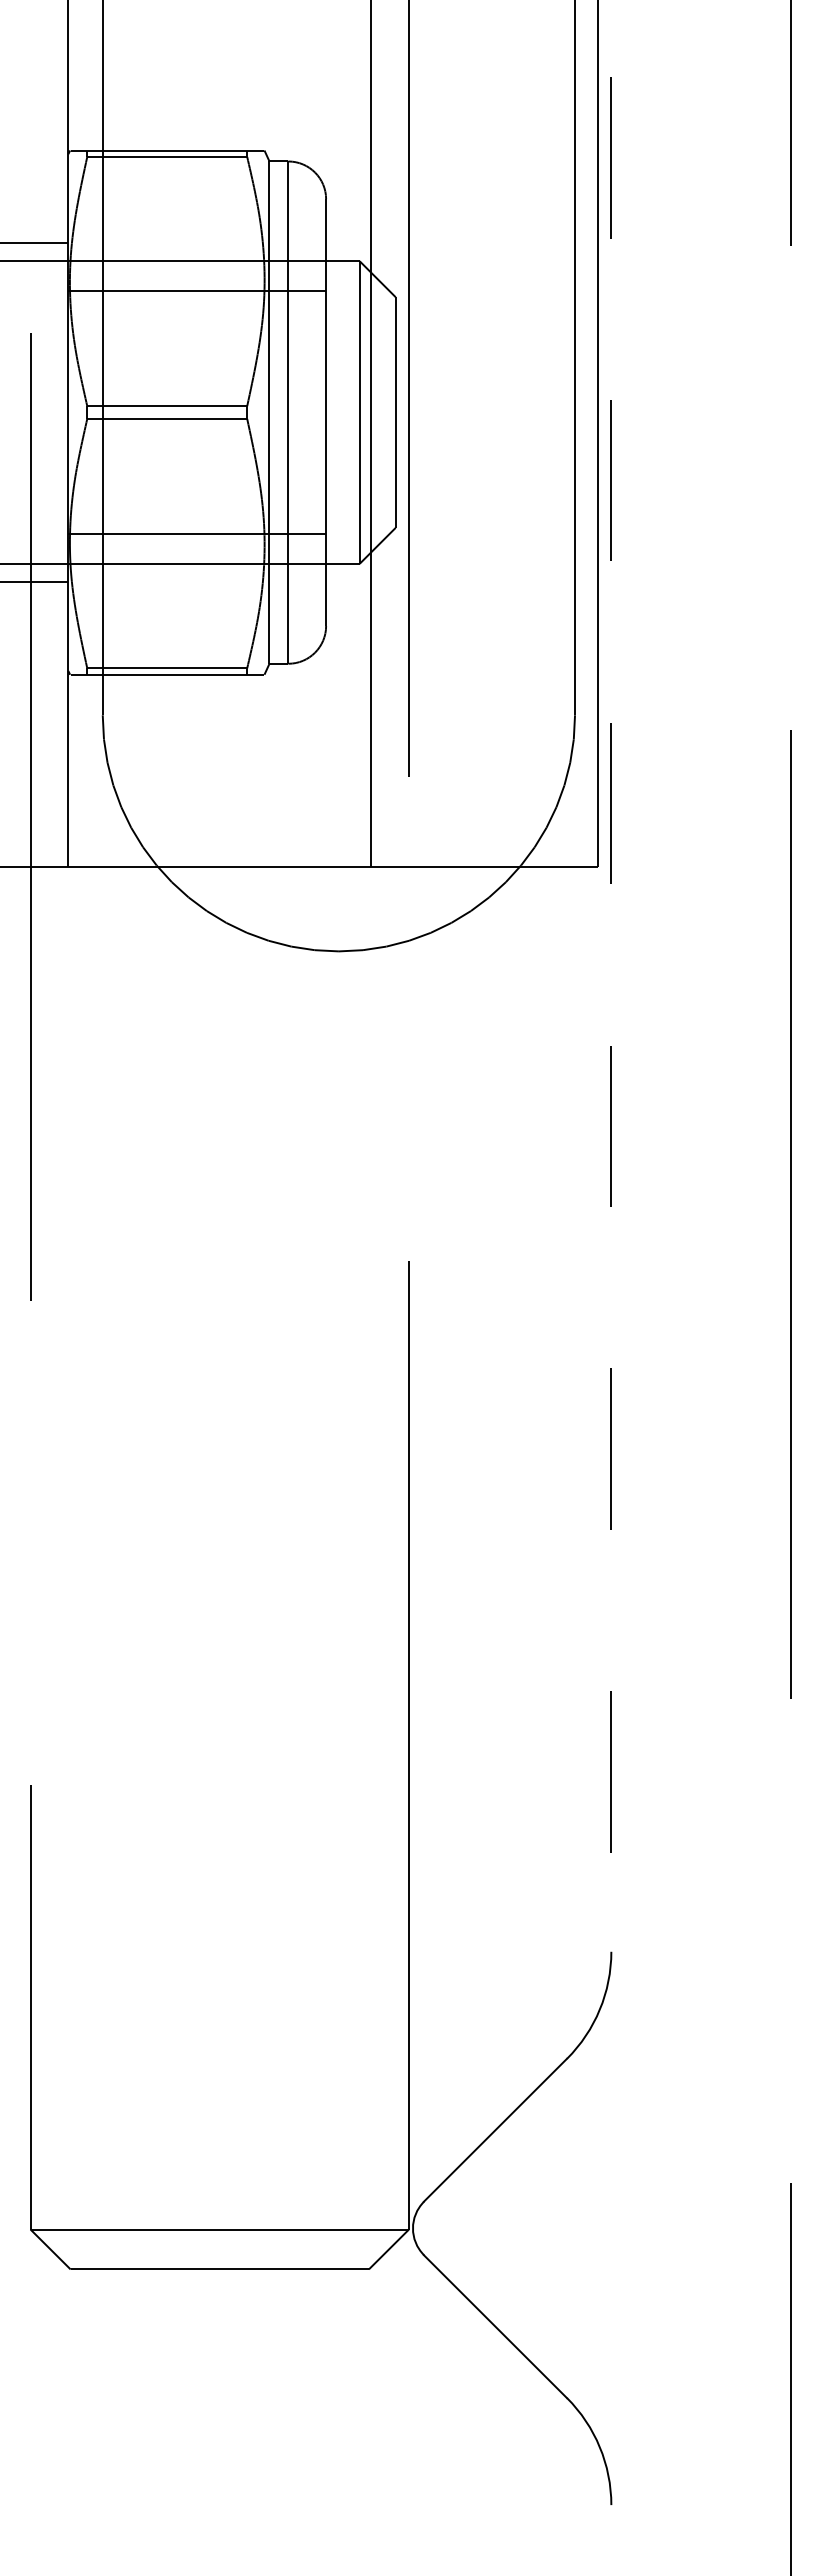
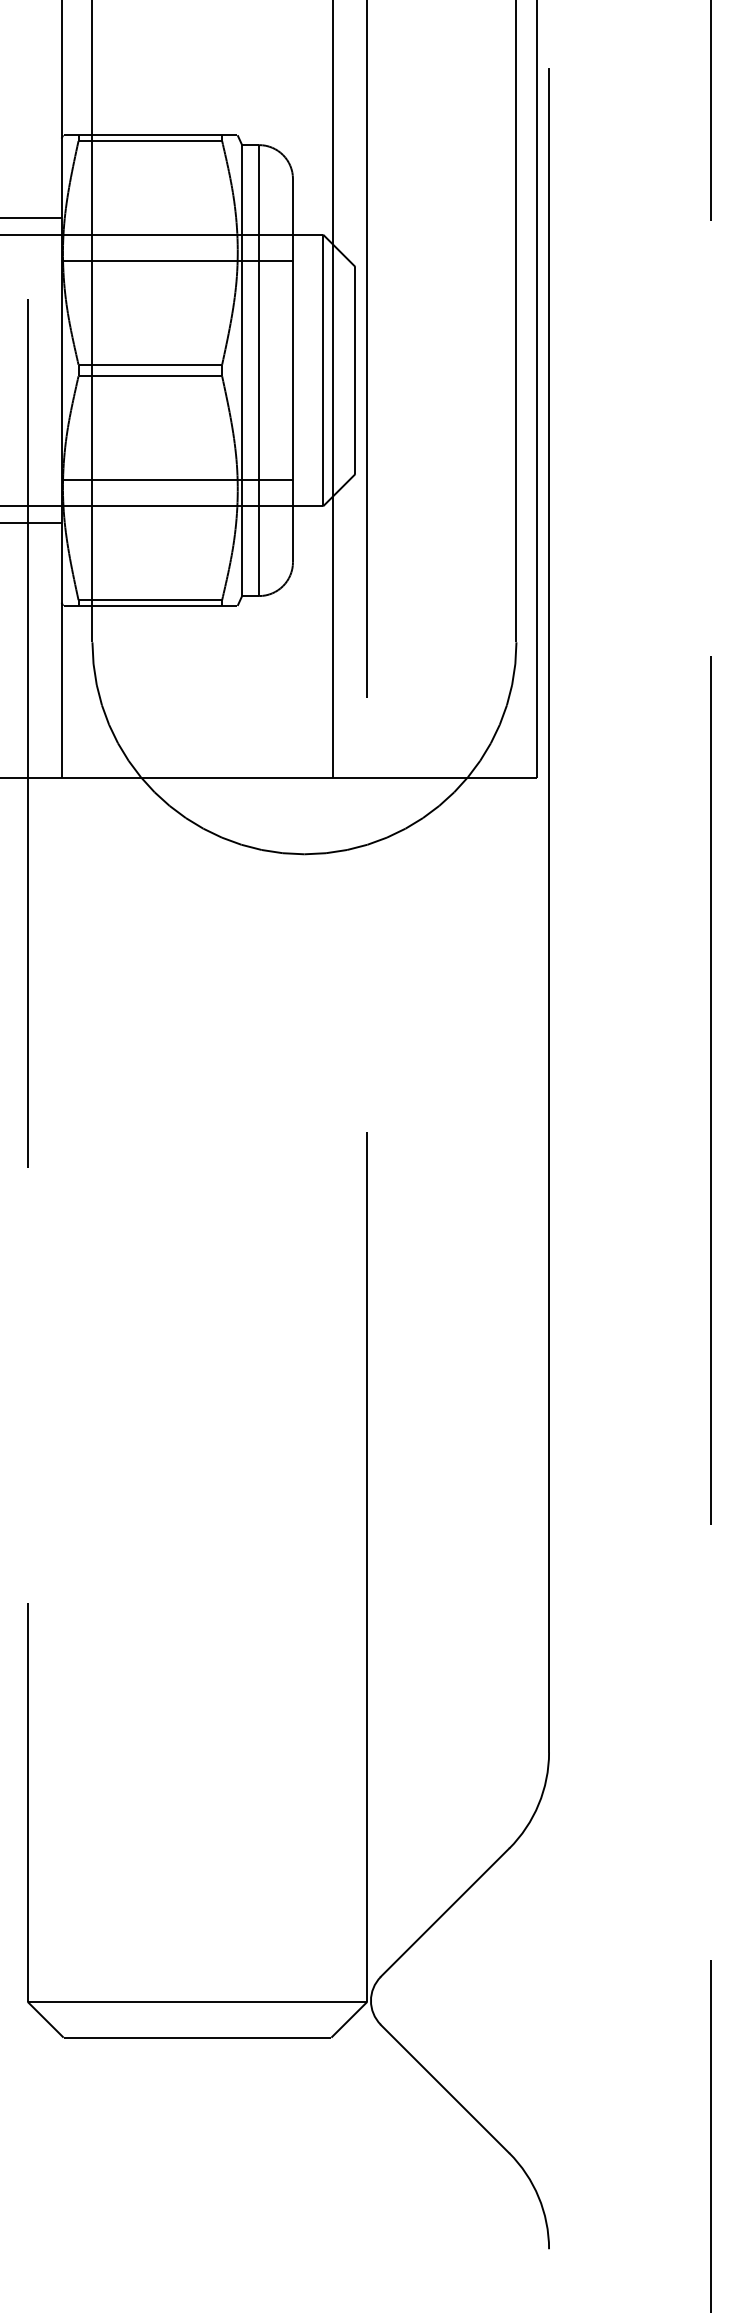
line: (611, 1015) -> (549, 911), dashed -> solid

